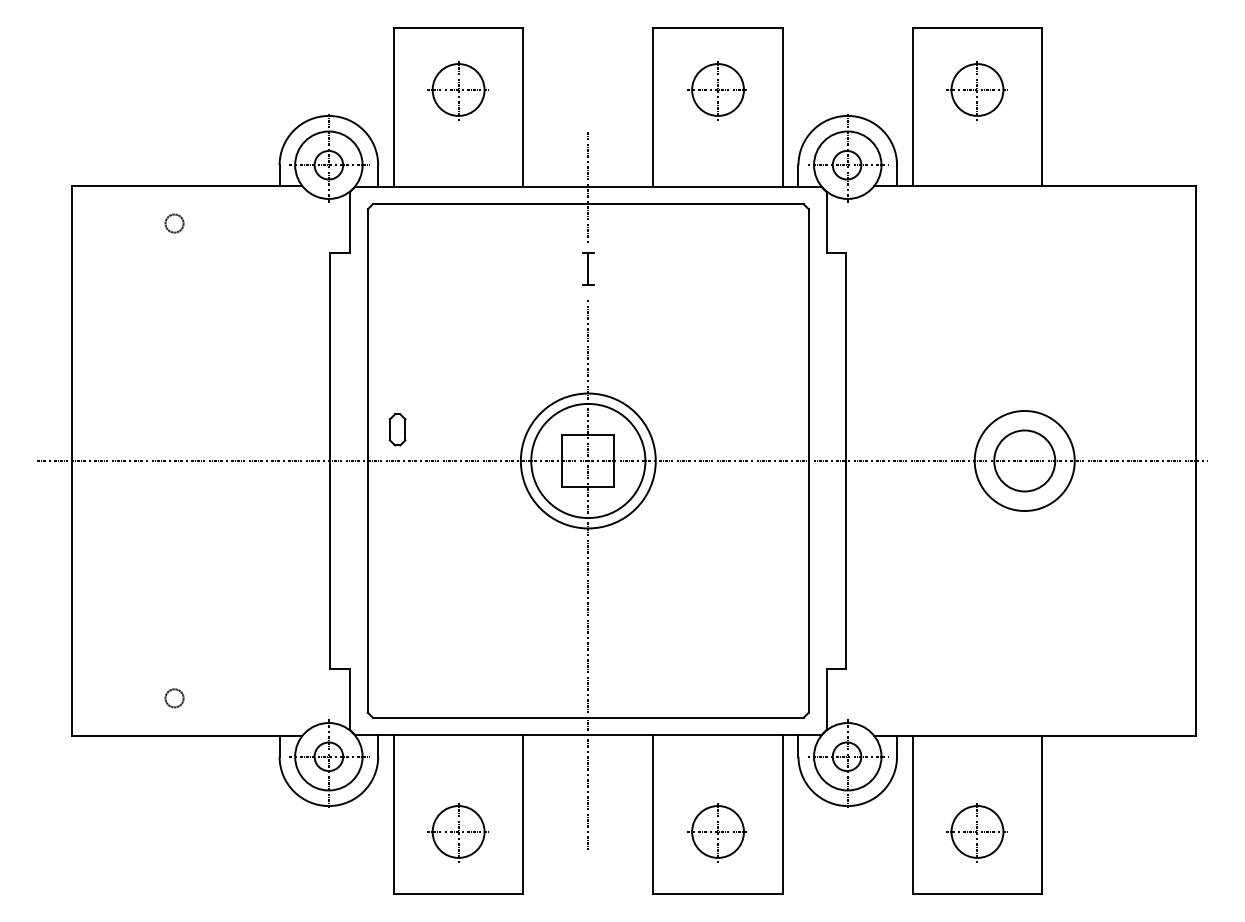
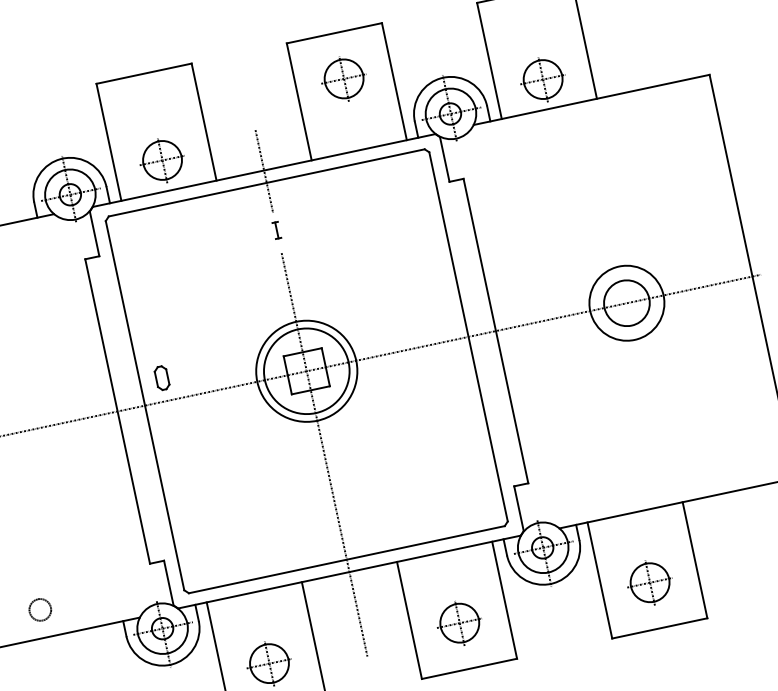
part: (457, 90) -> (161, 161), moved
part: (976, 90) -> (542, 80), moved
part: (588, 268) -> (276, 230), size x0.7
circle: (174, 698) -> (40, 610), size x1.6

